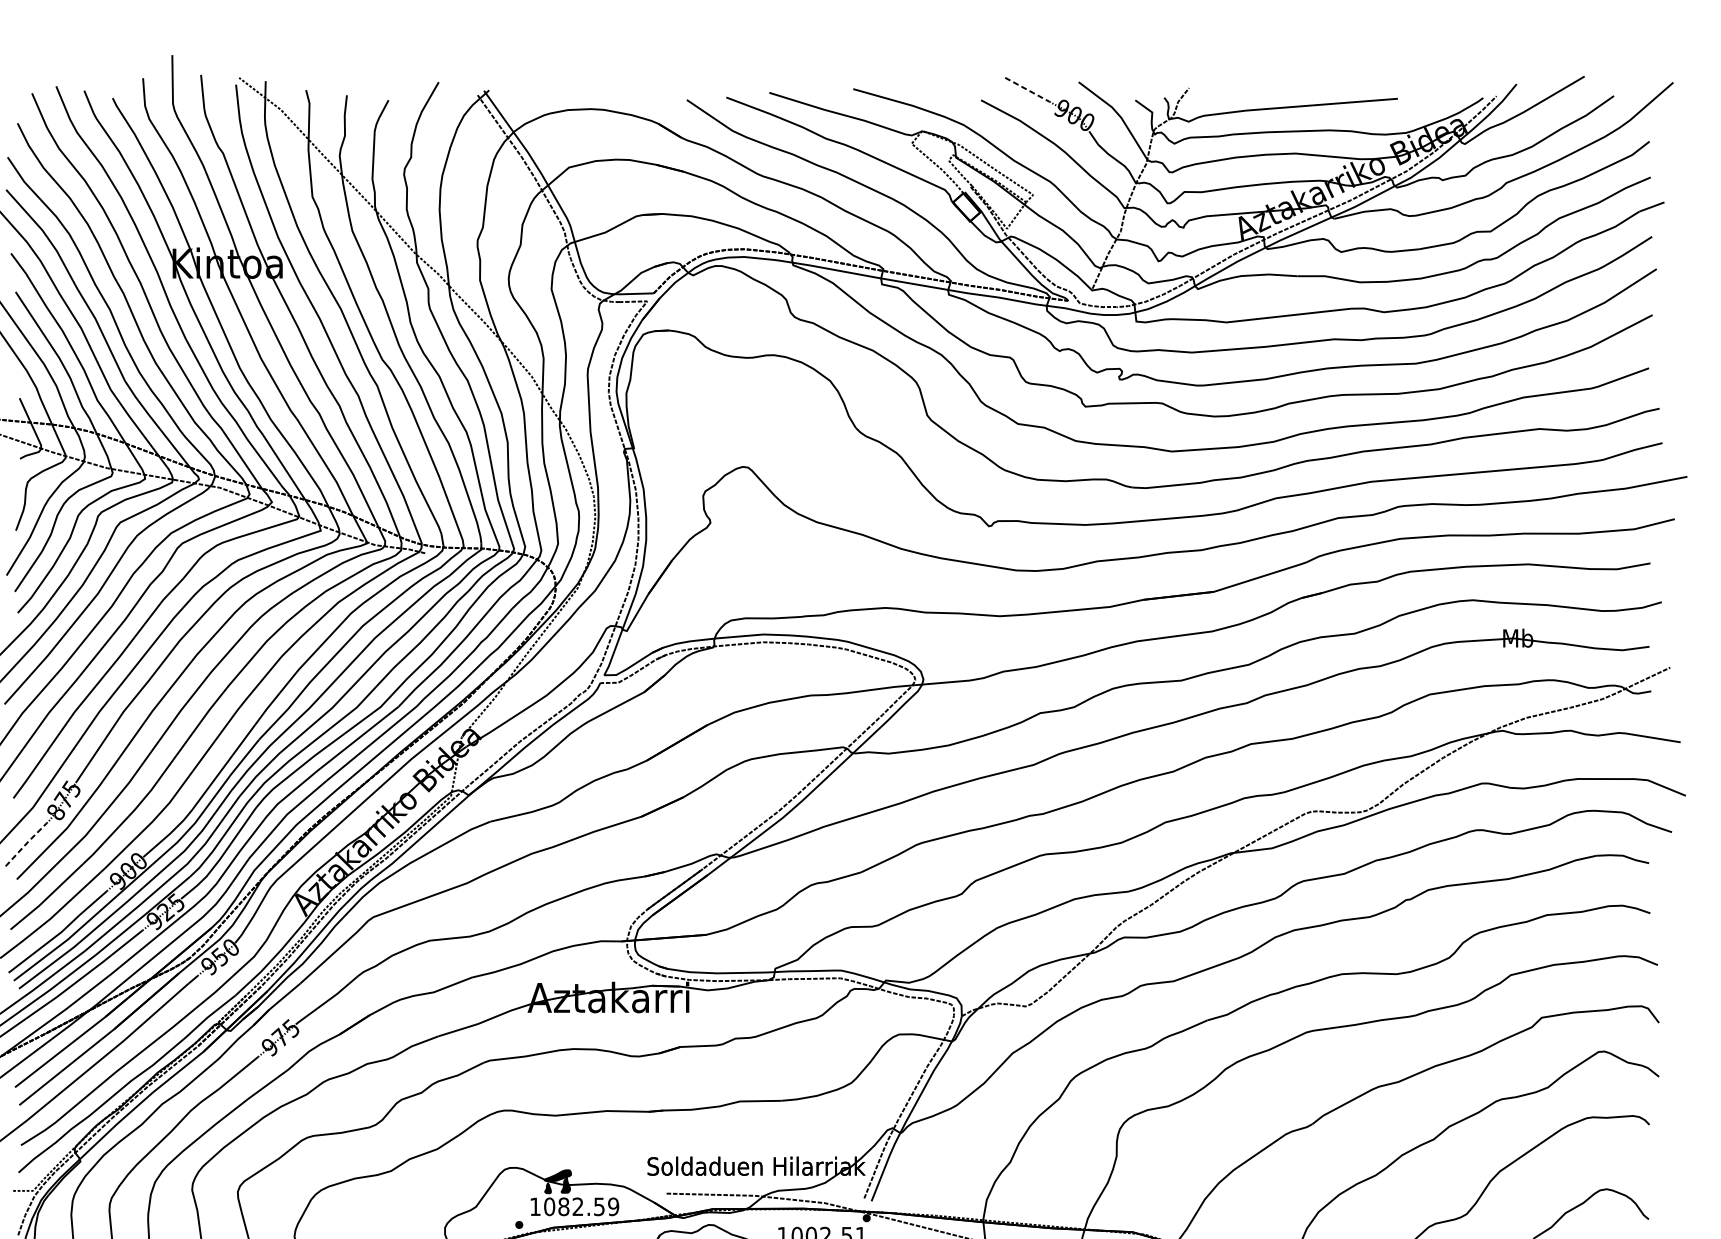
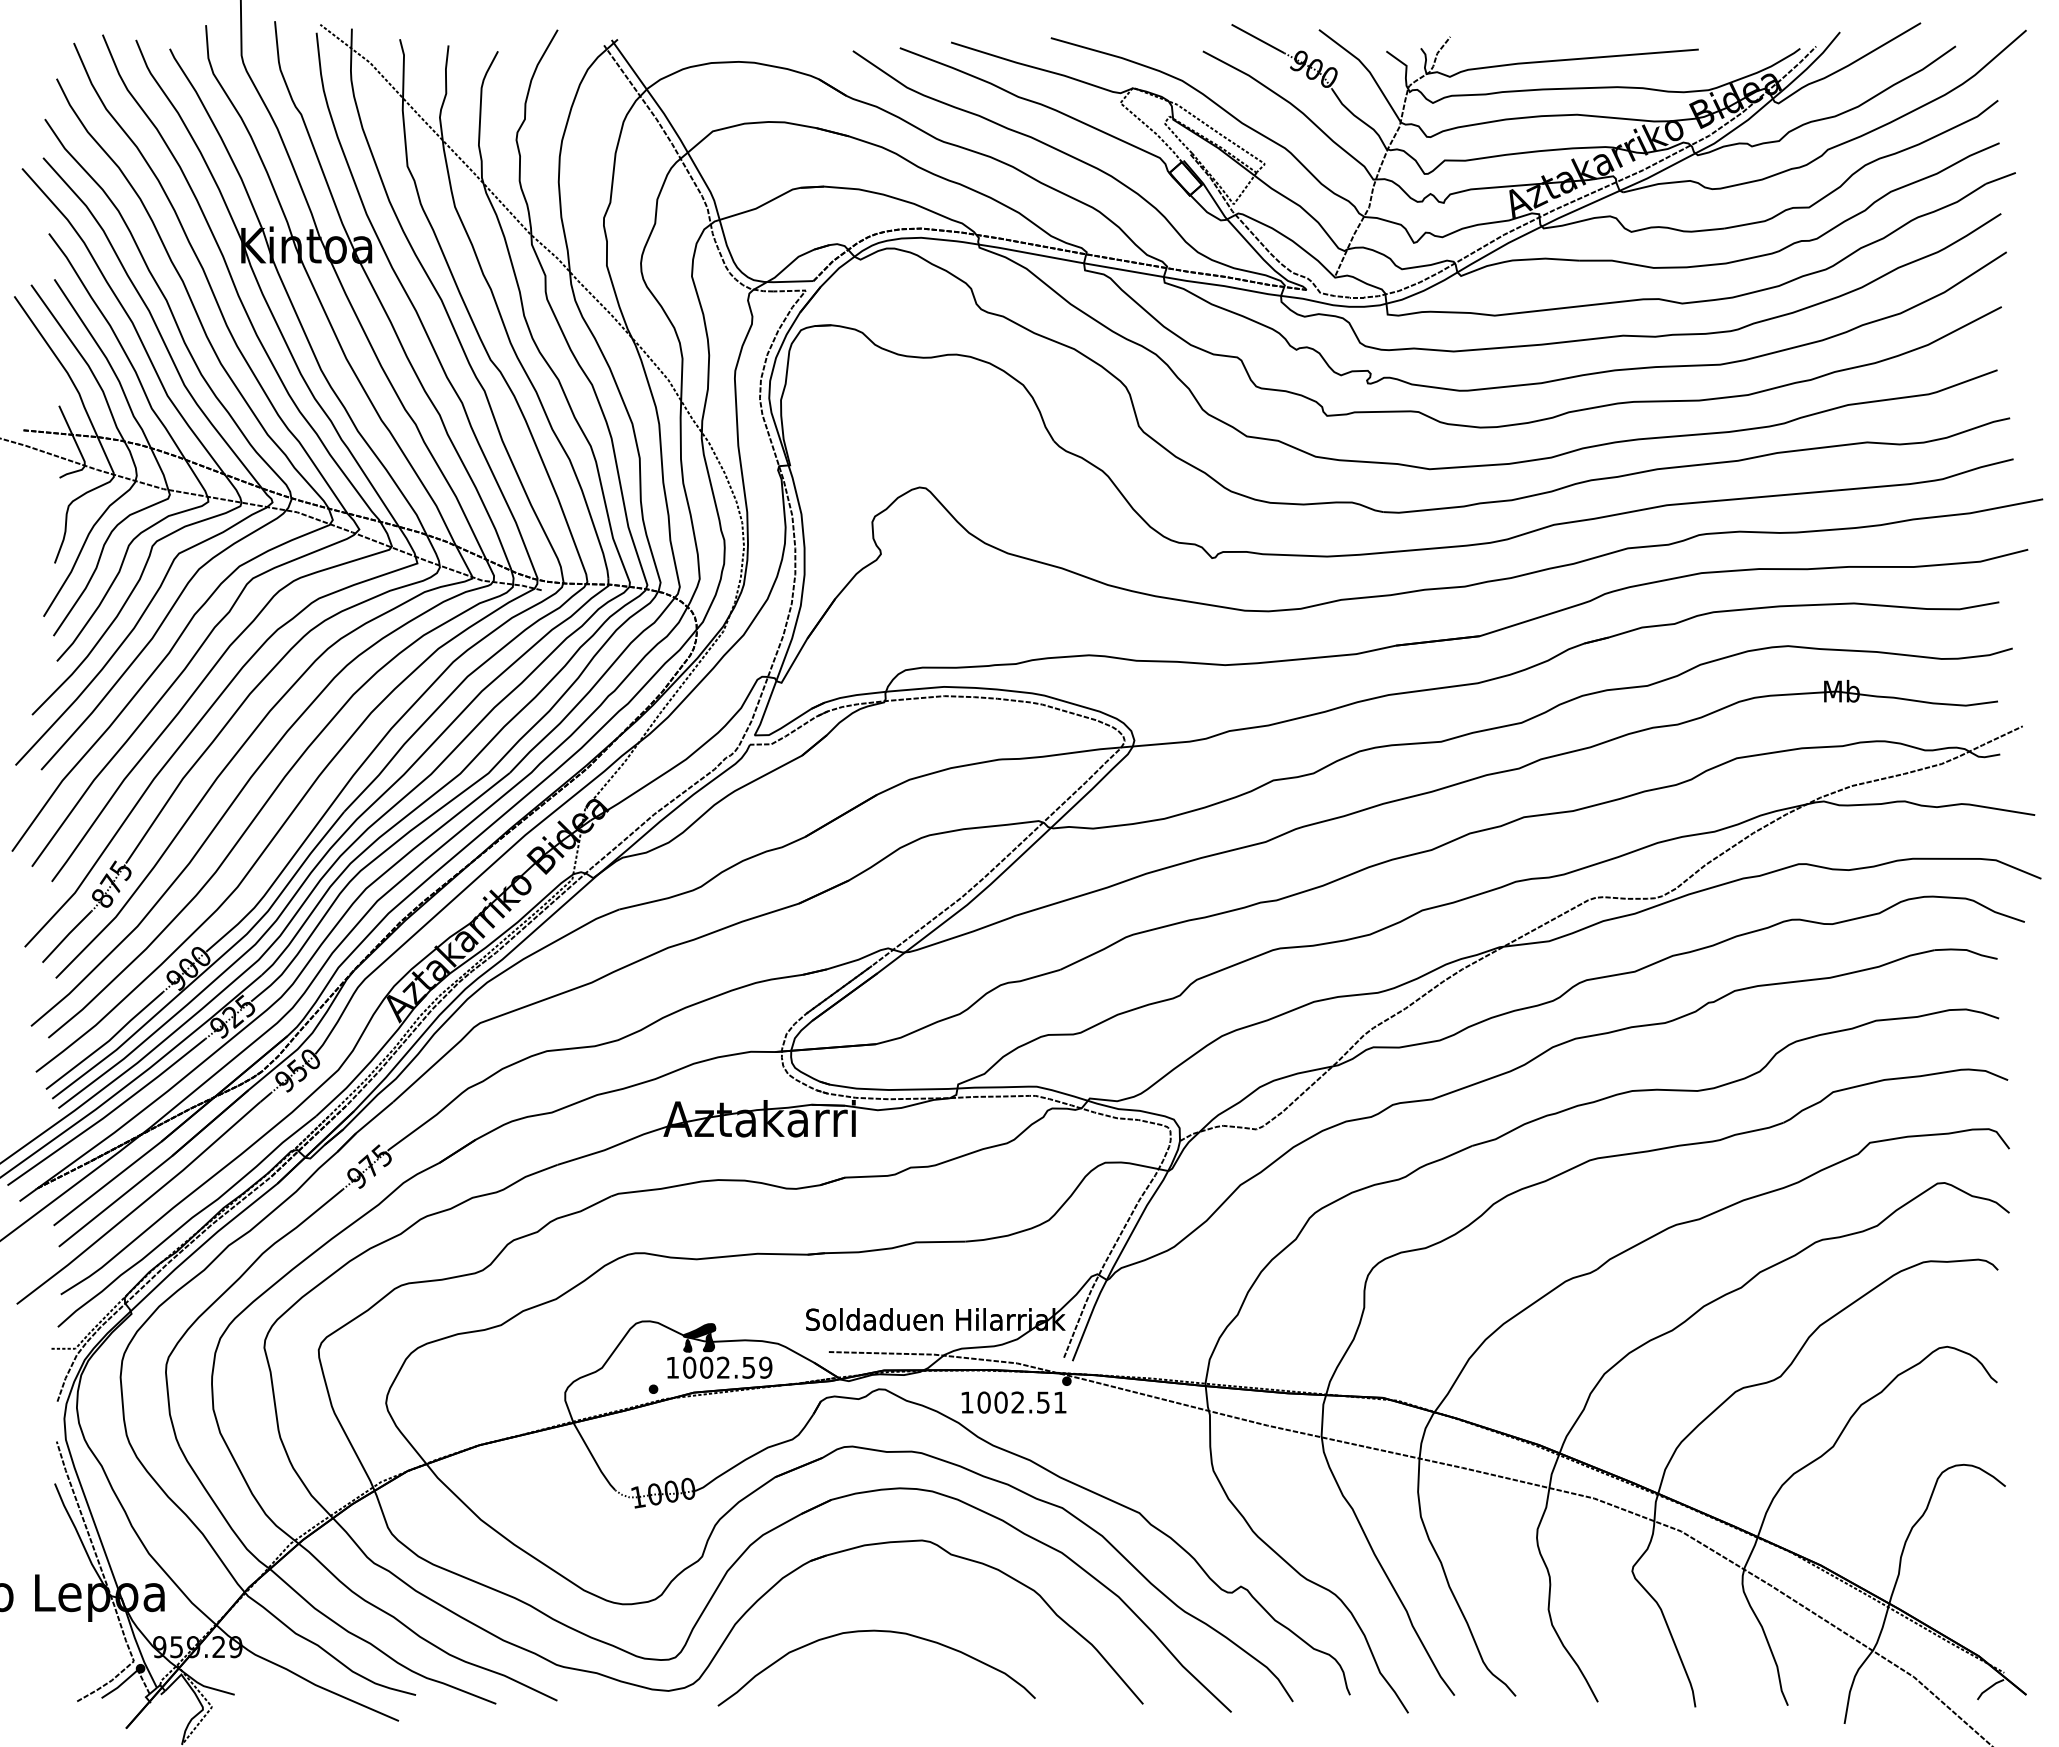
line: (1026, 89) -> (1257, 38), dashed -> solid
line: (26, 843) -> (67, 935), dashed -> solid
text: (563, 1206) -> (706, 1367), 1082.59 -> 1002.59

